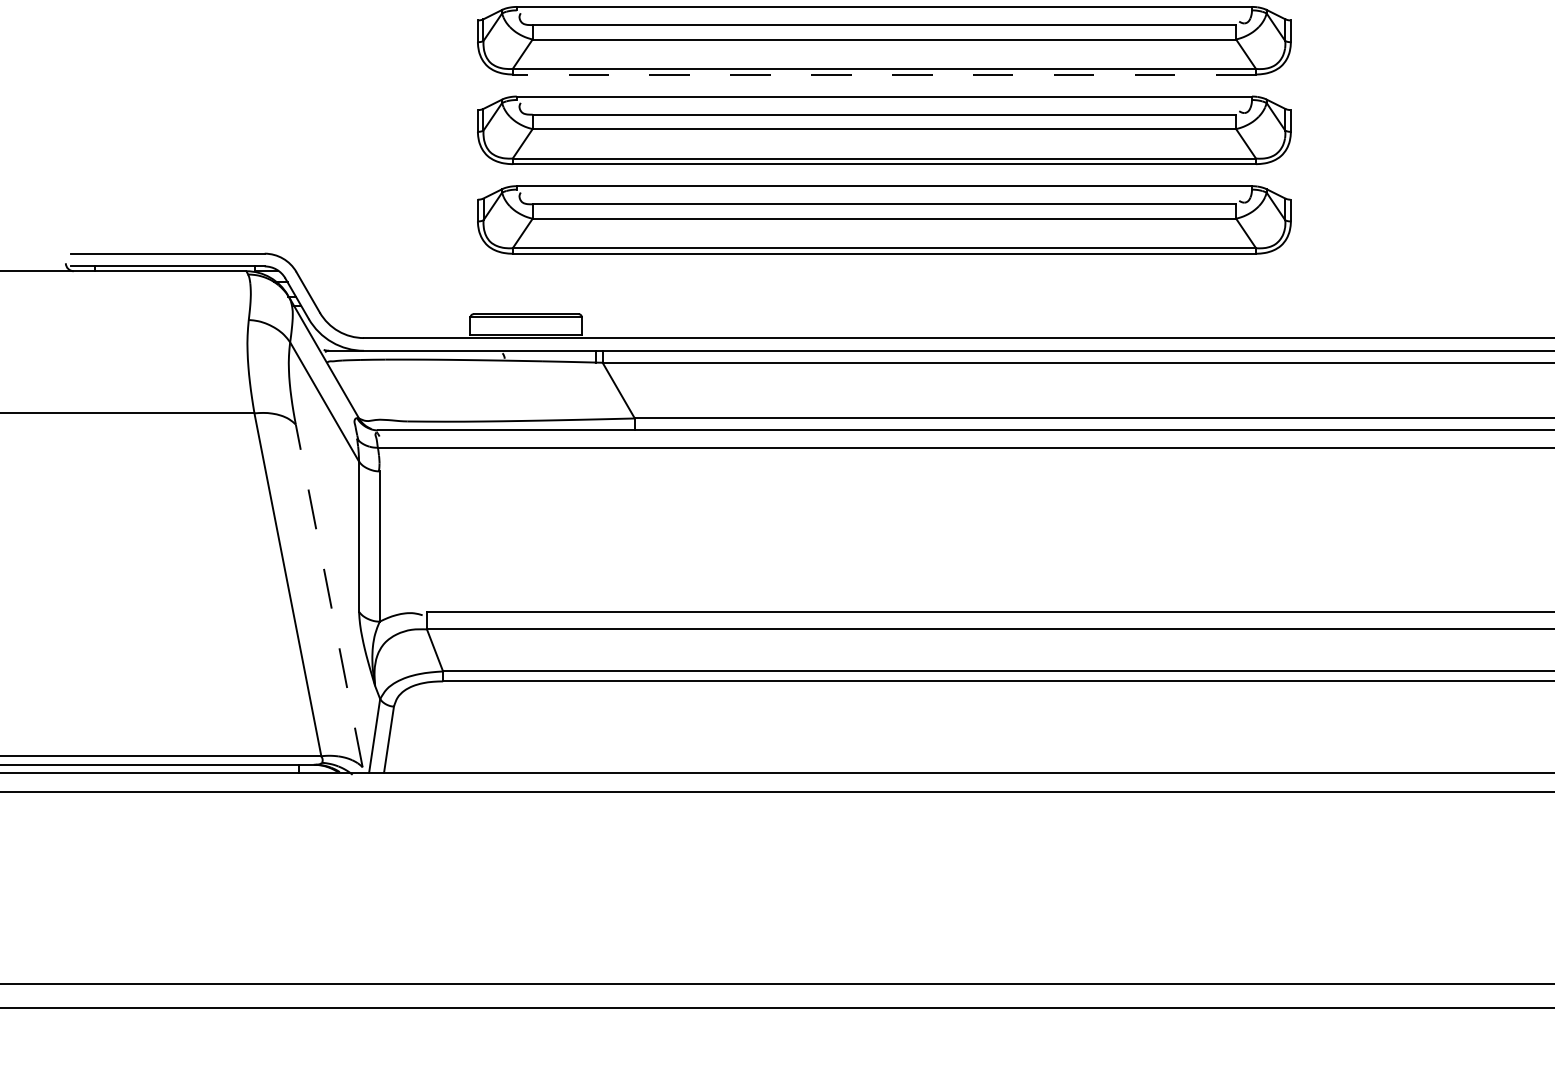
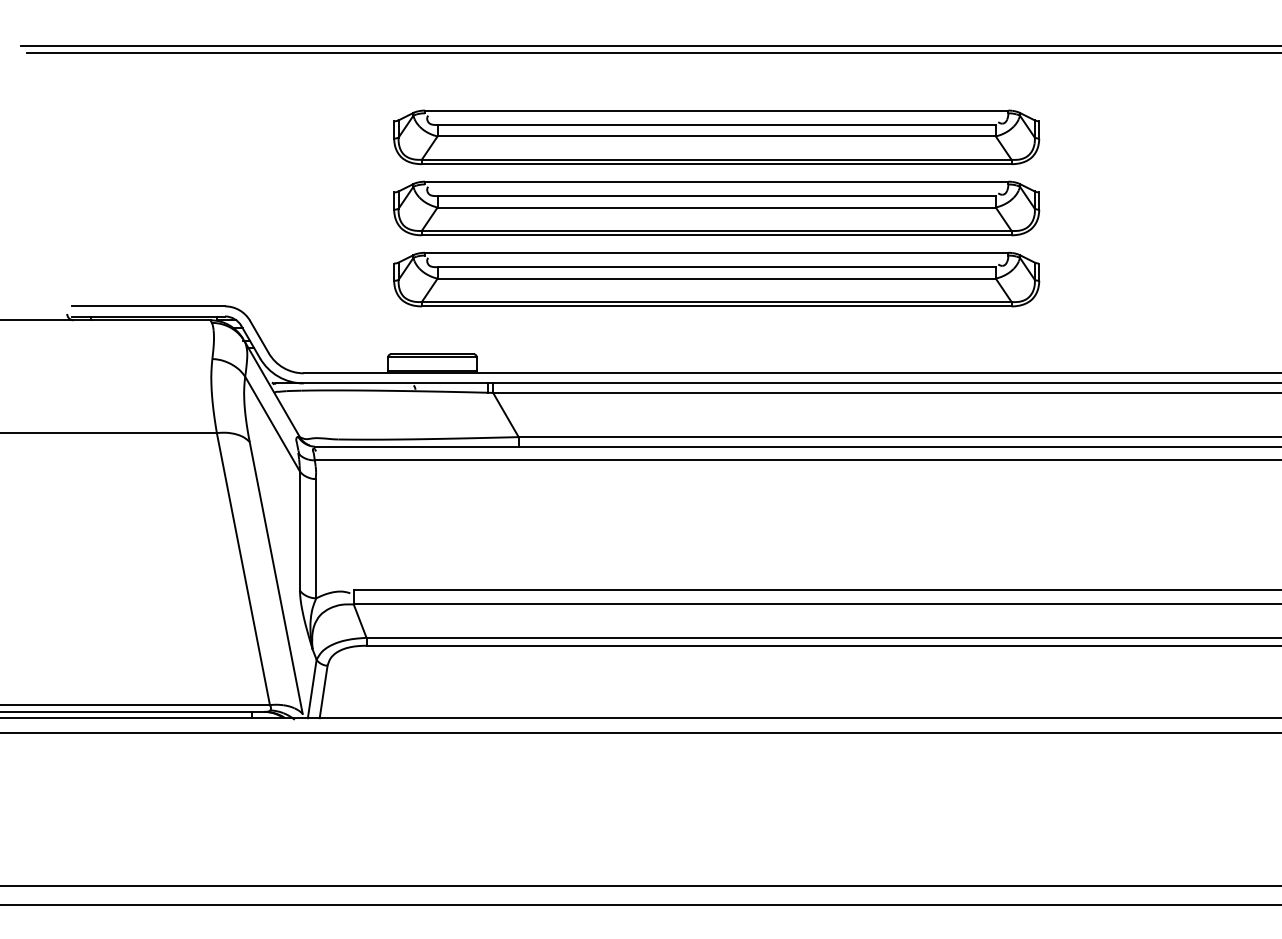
line: (884, 74) -> (716, 164), dashed -> solid
line: (329, 595) -> (276, 577), dashed -> solid

